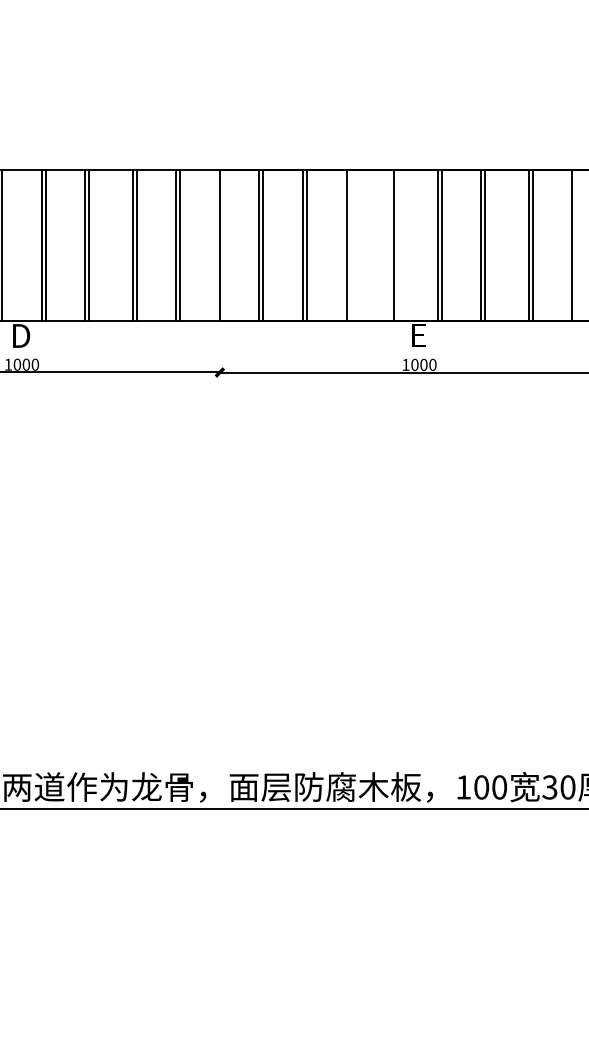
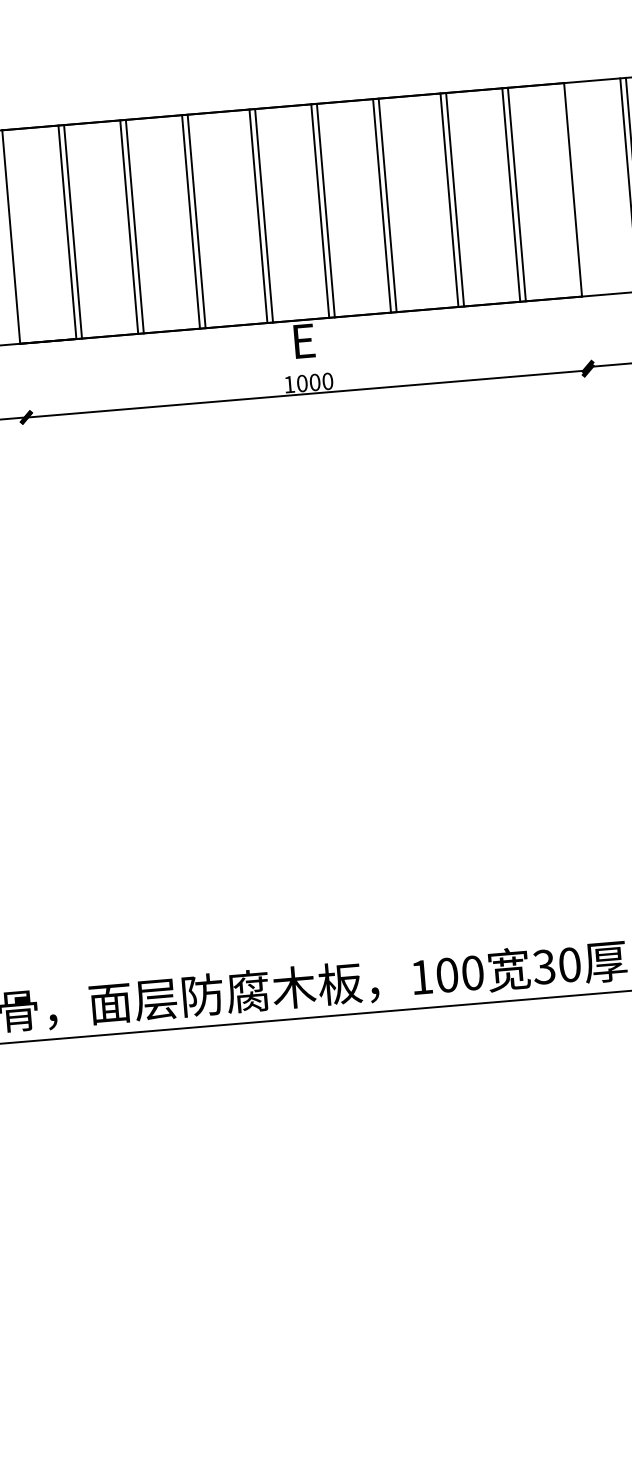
line: (350, 245) -> (196, 221), added
line: (398, 245) -> (264, 216), added
line: (576, 245) -> (517, 194), added

